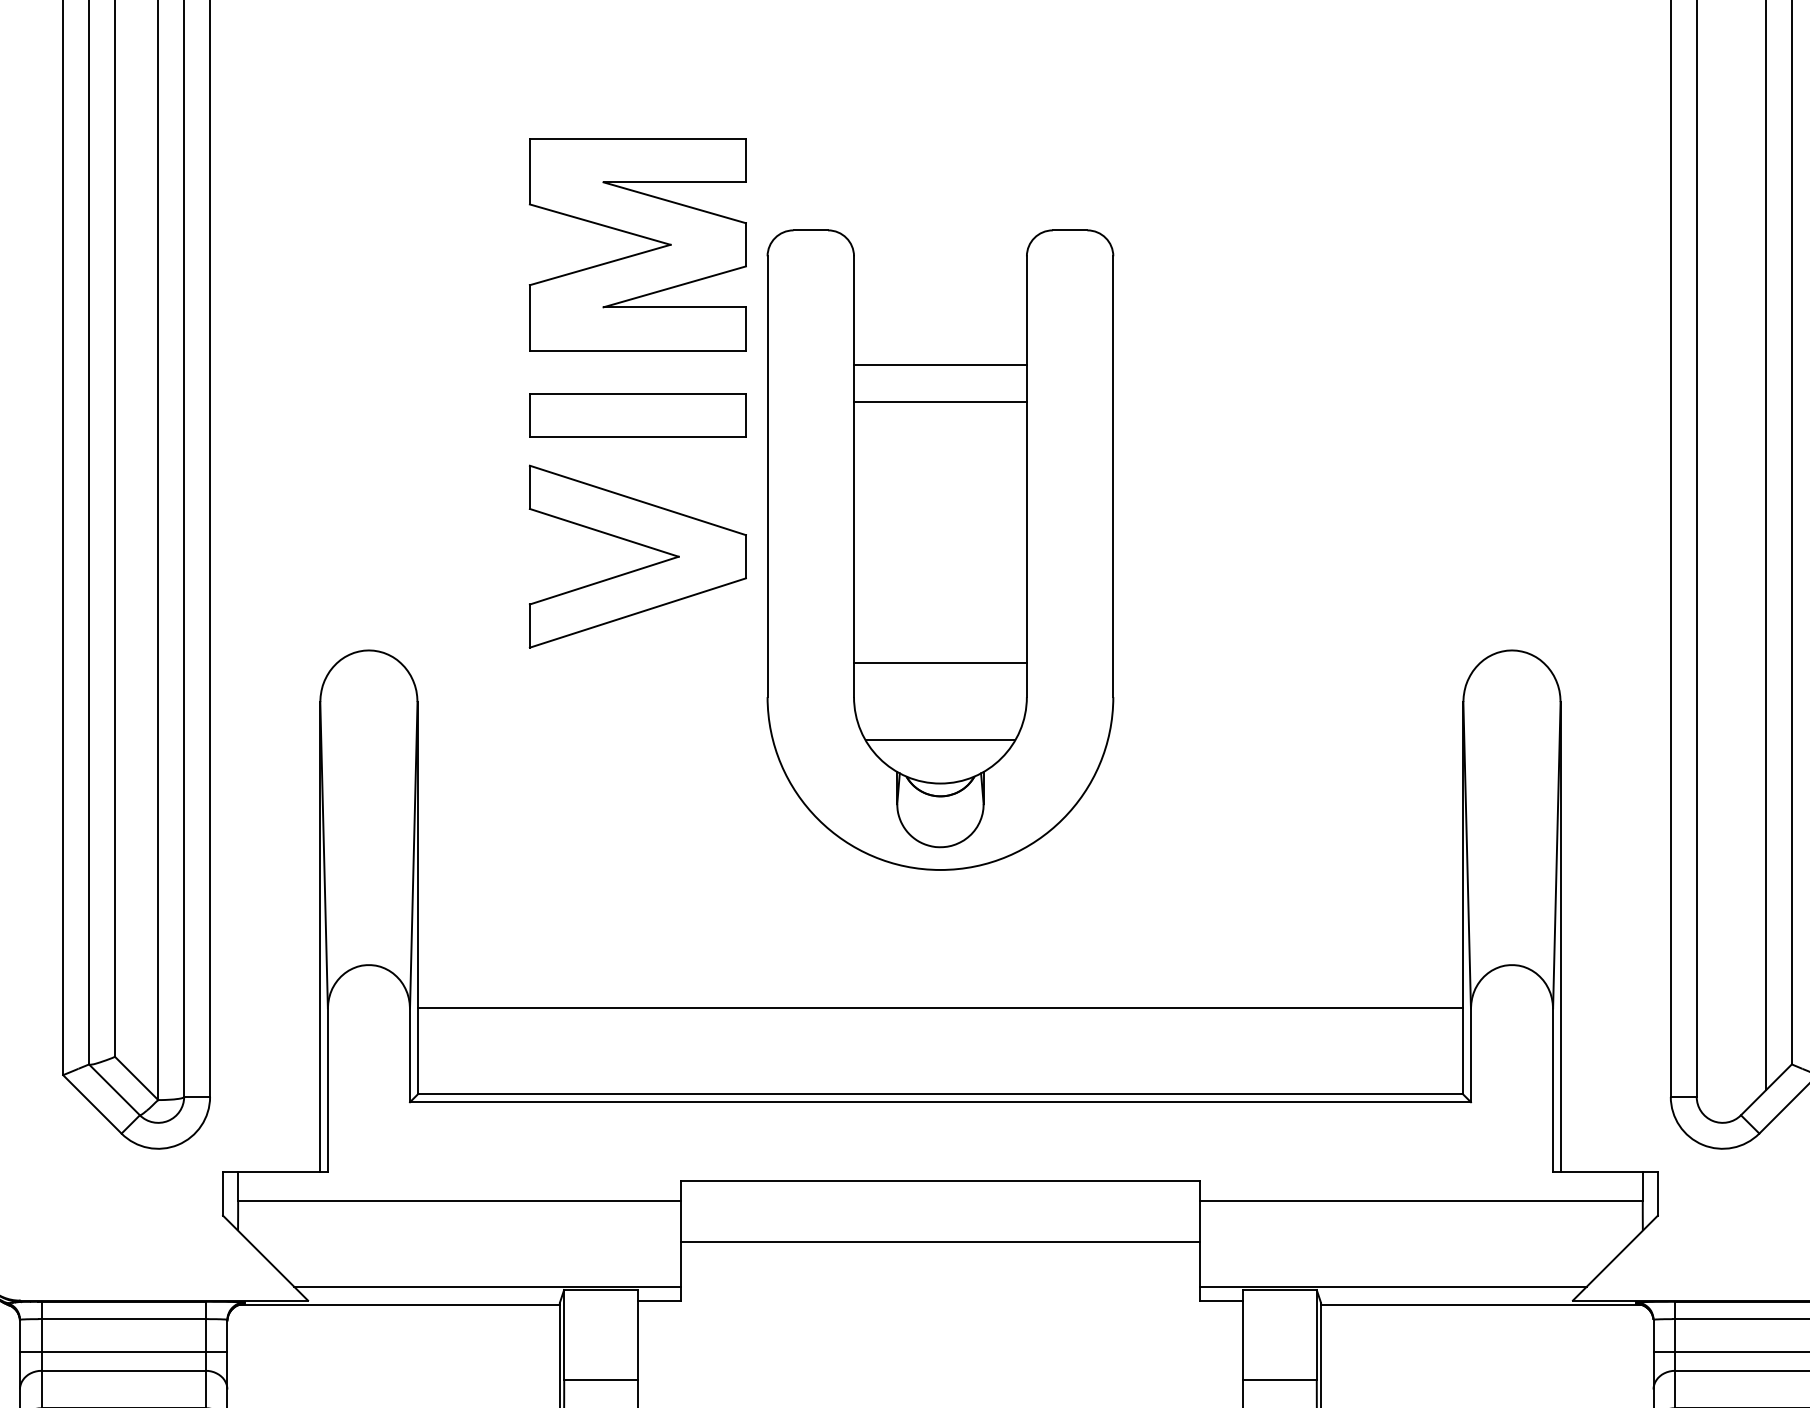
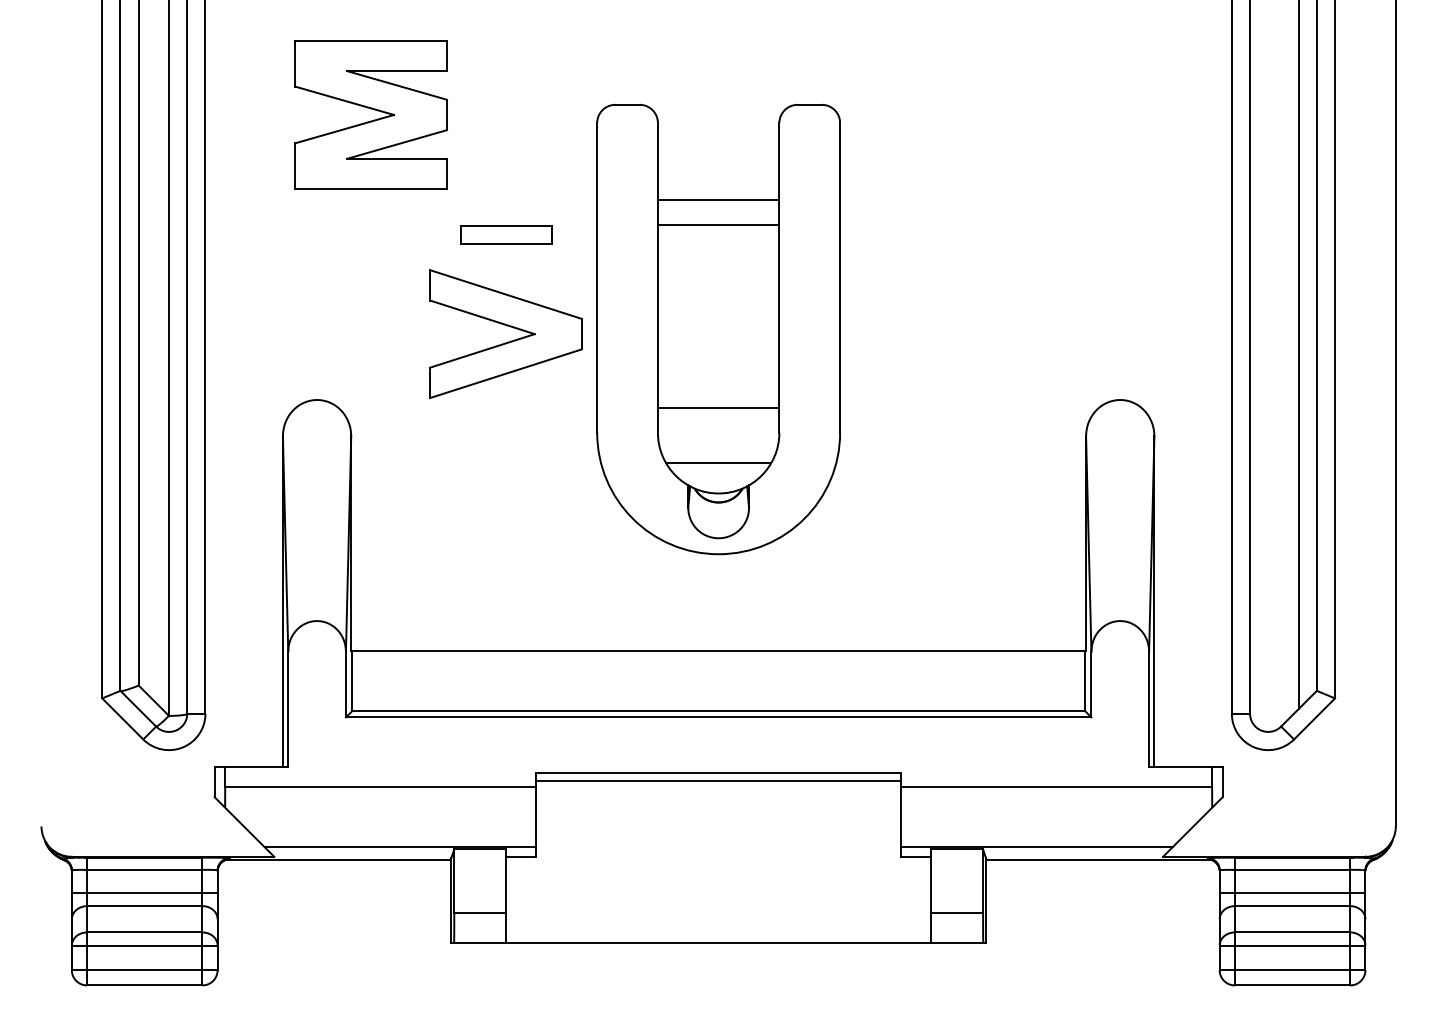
part: (637, 244) -> (370, 114), moved
part: (637, 414) -> (505, 234), size x0.6
line: (940, 1241) -> (718, 781), moved

